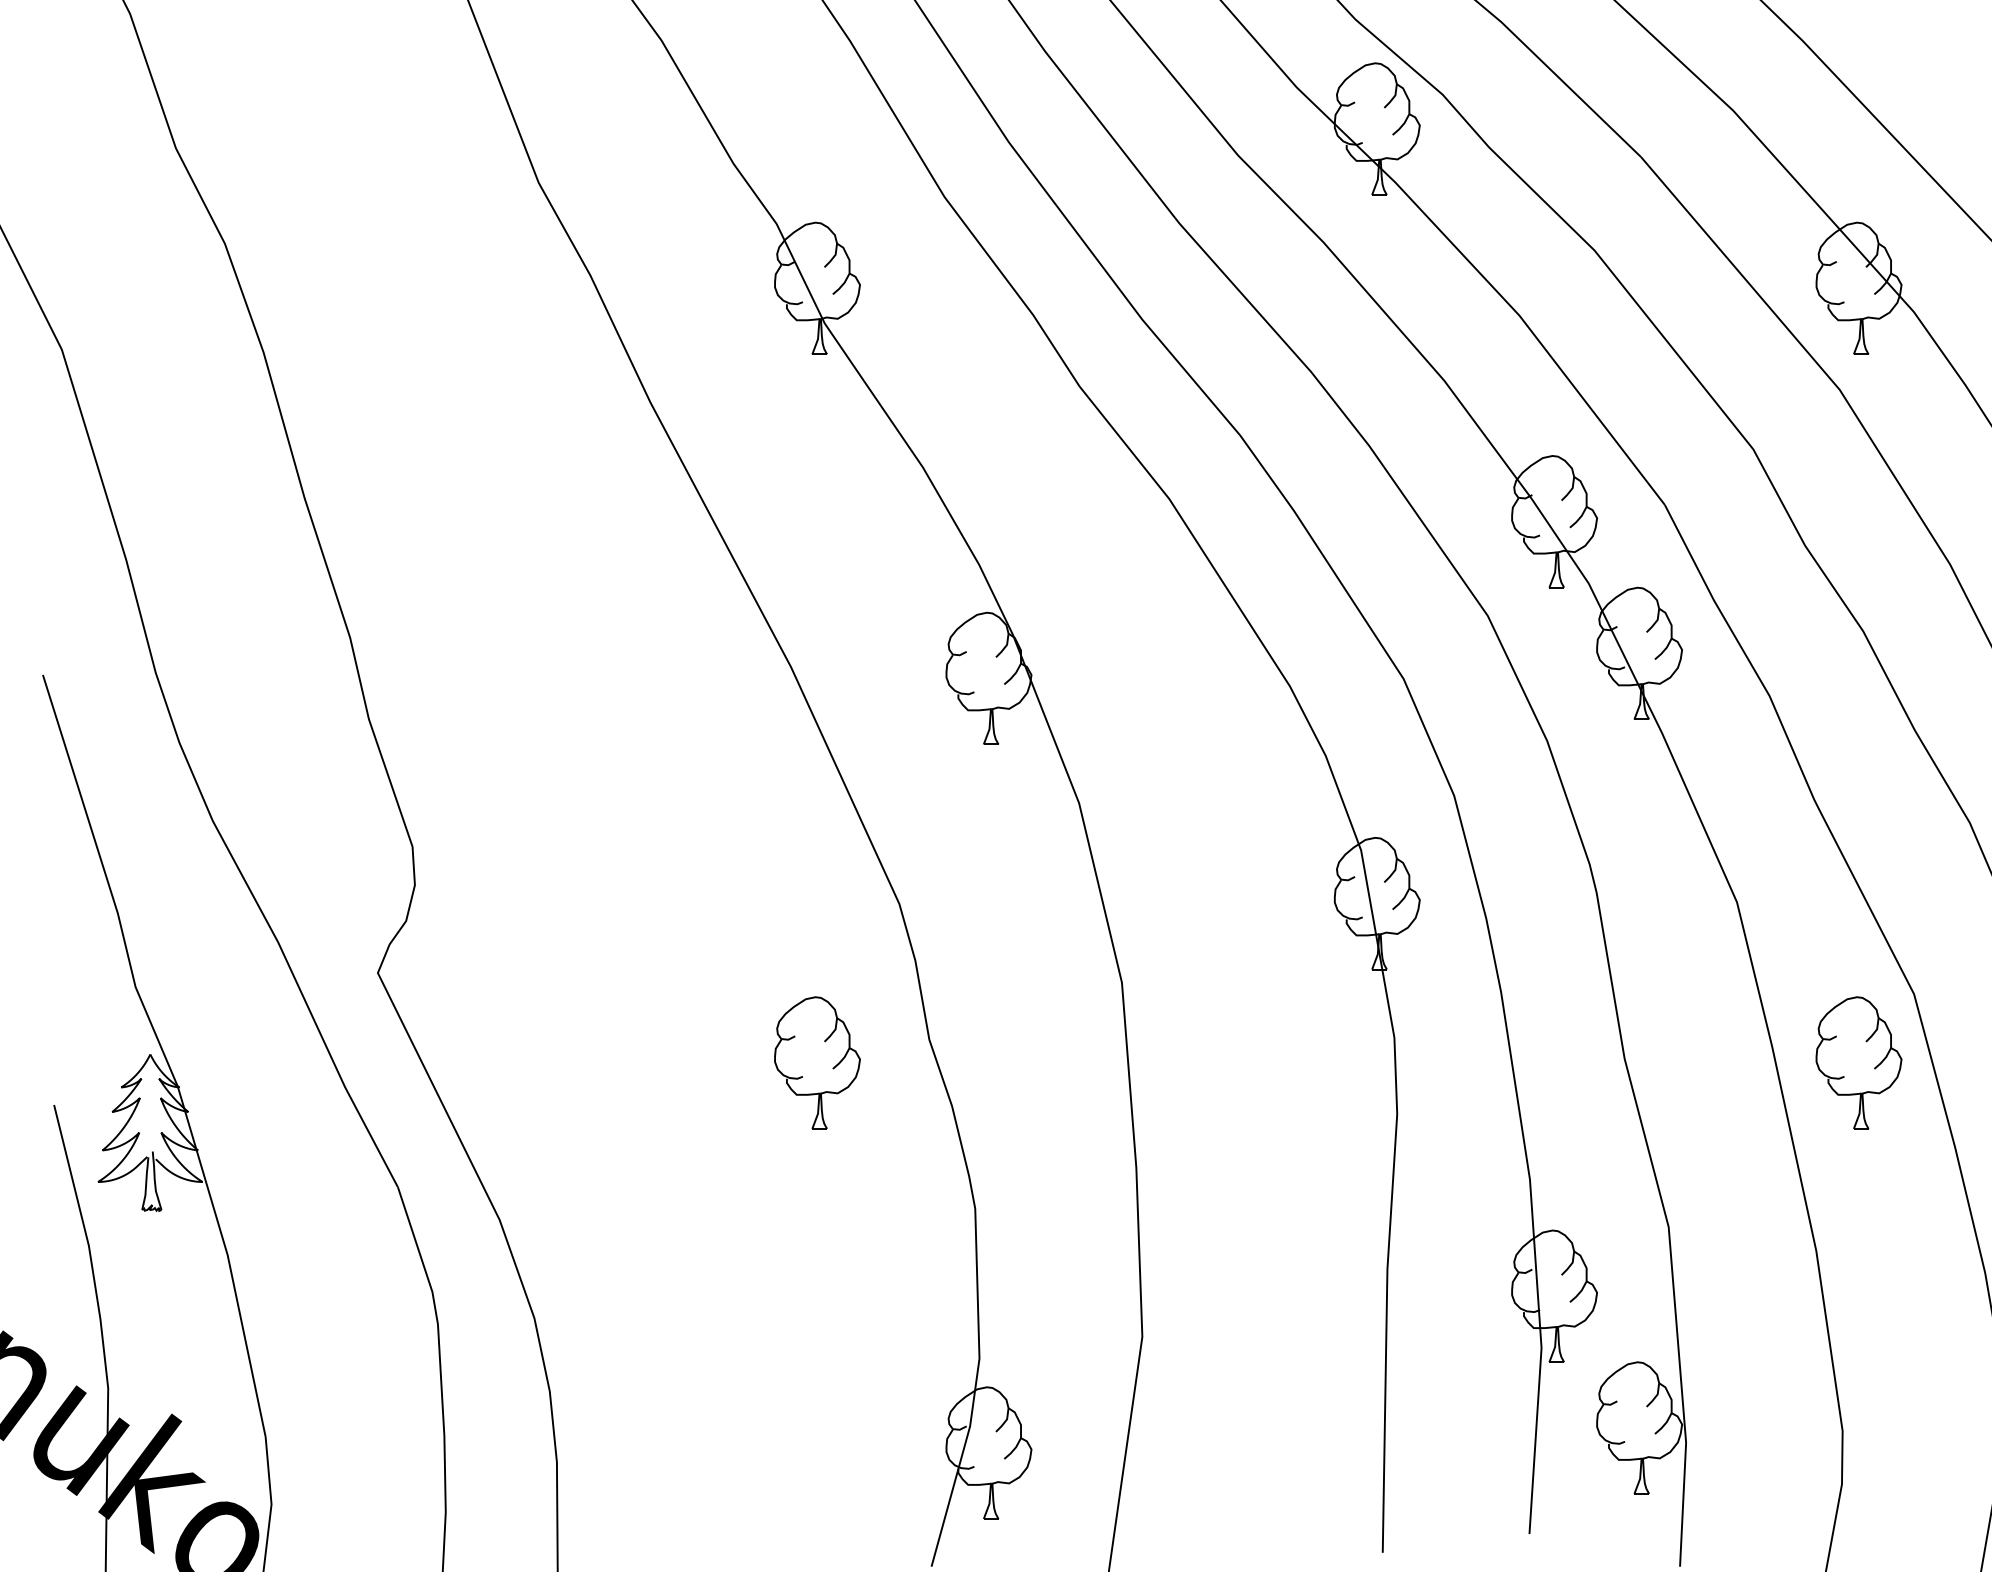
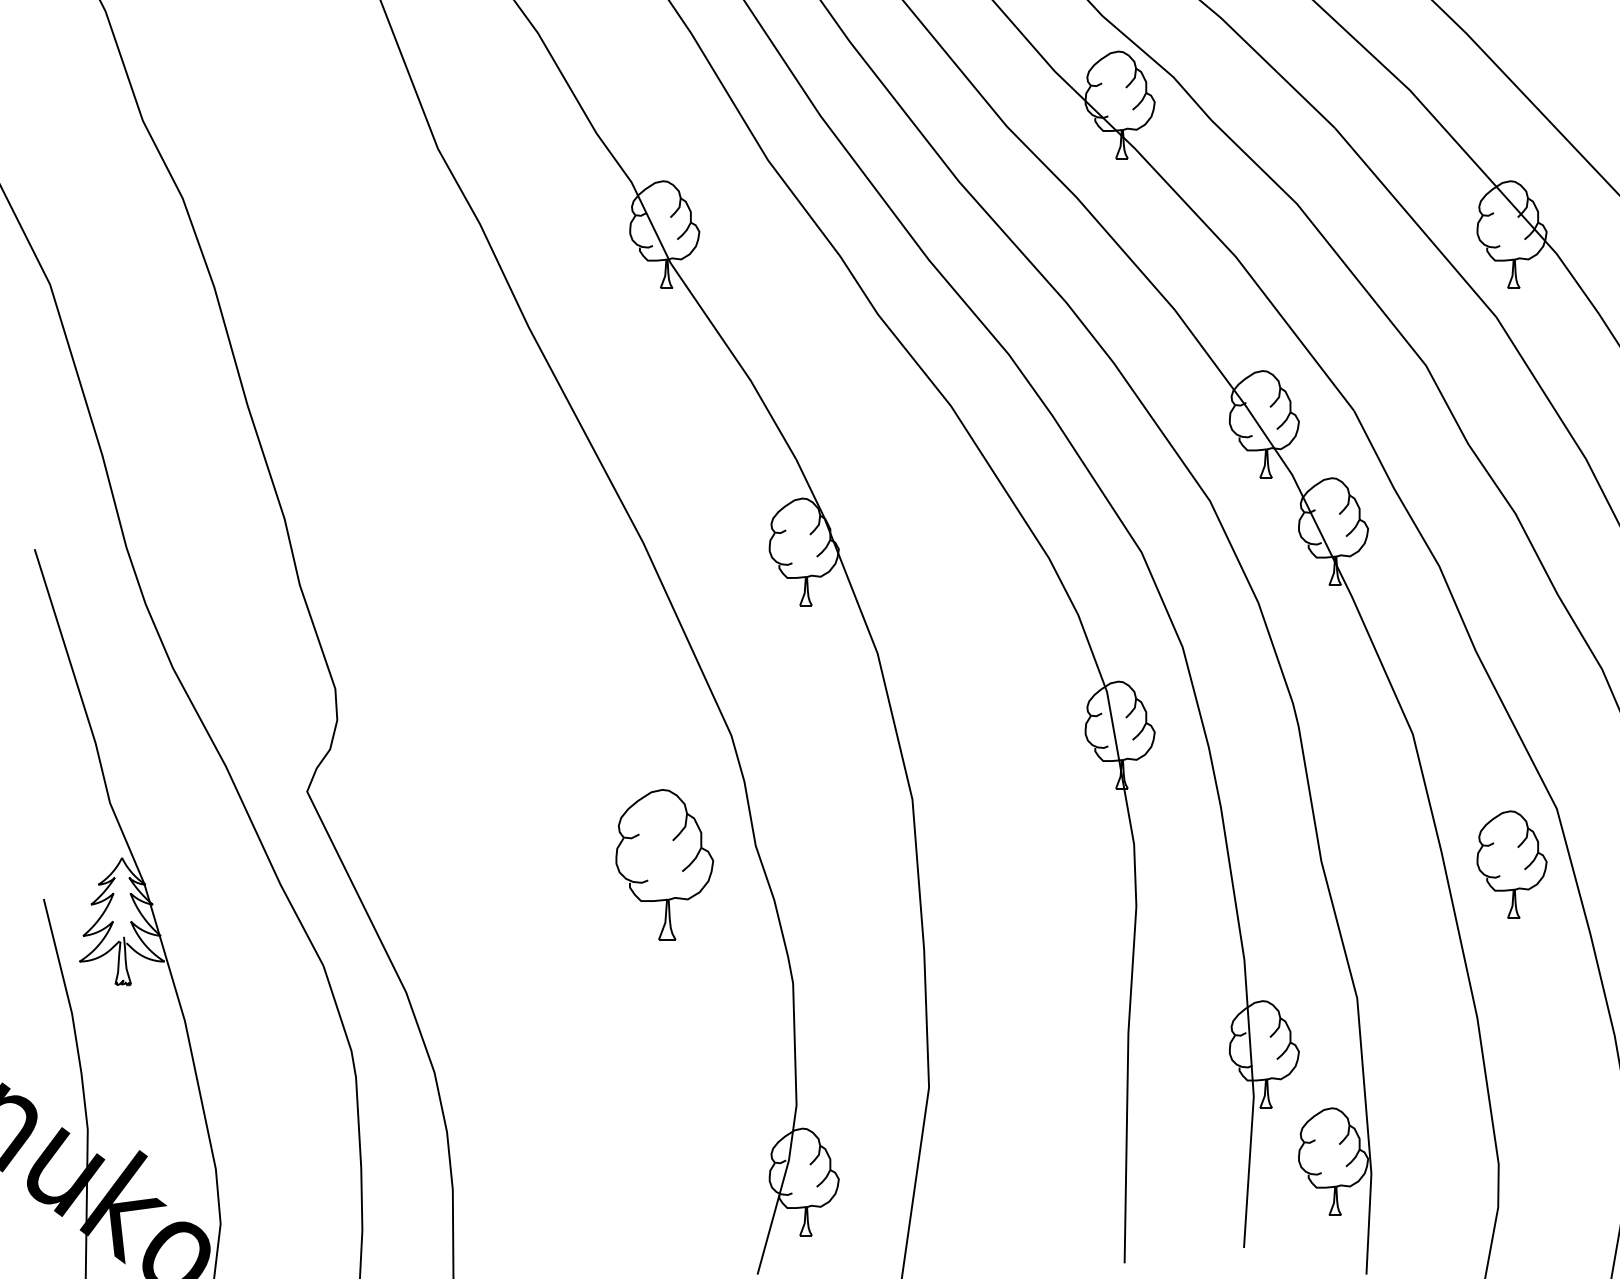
part: (817, 1062) -> (664, 864), size x1.4

